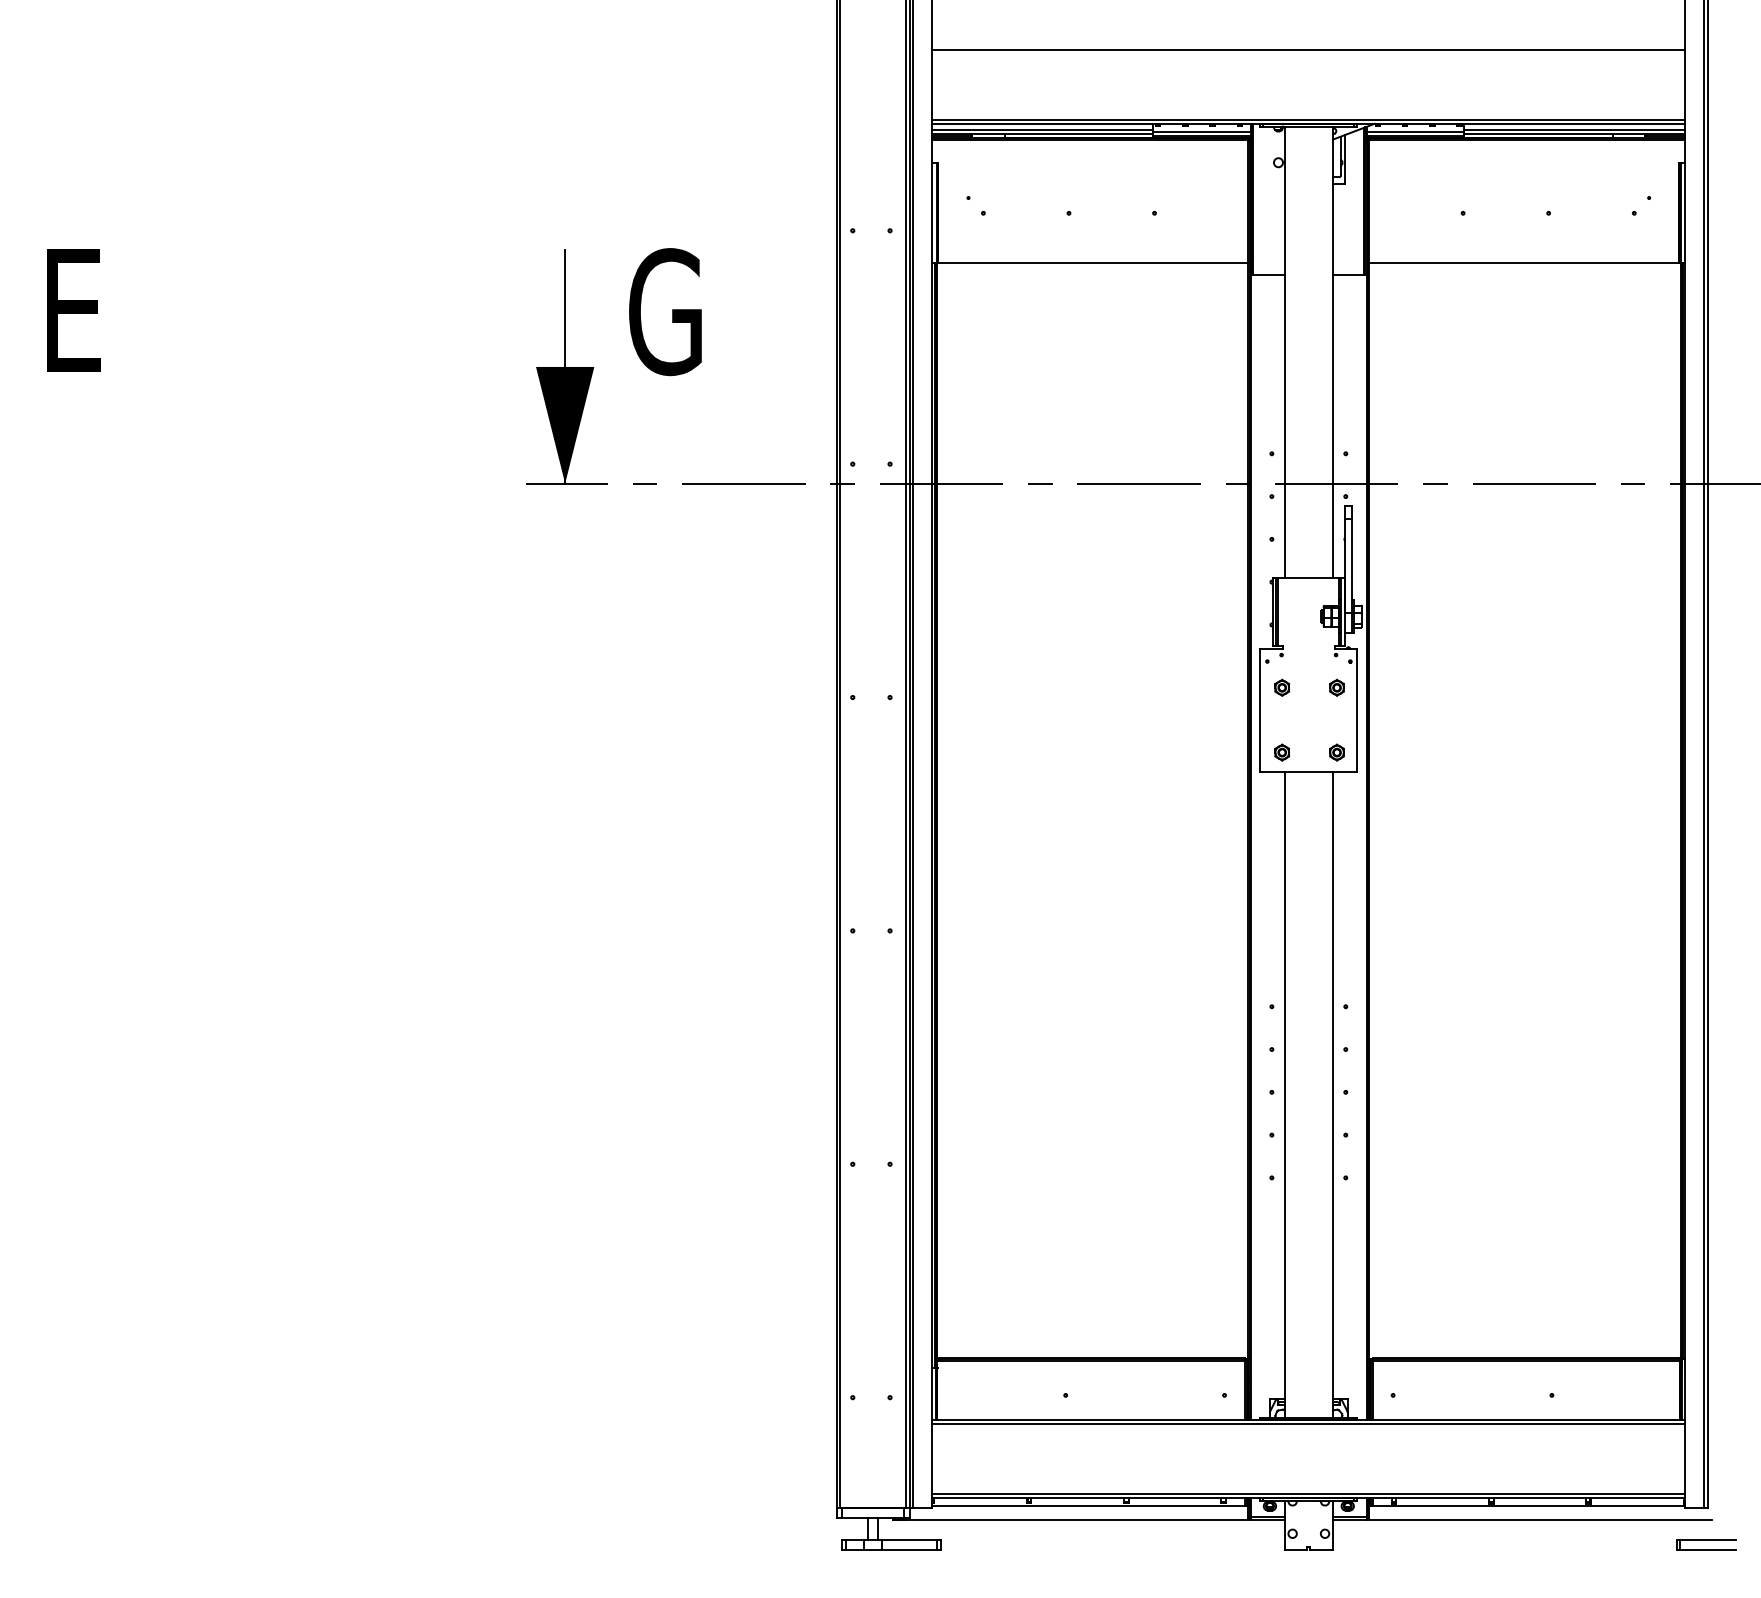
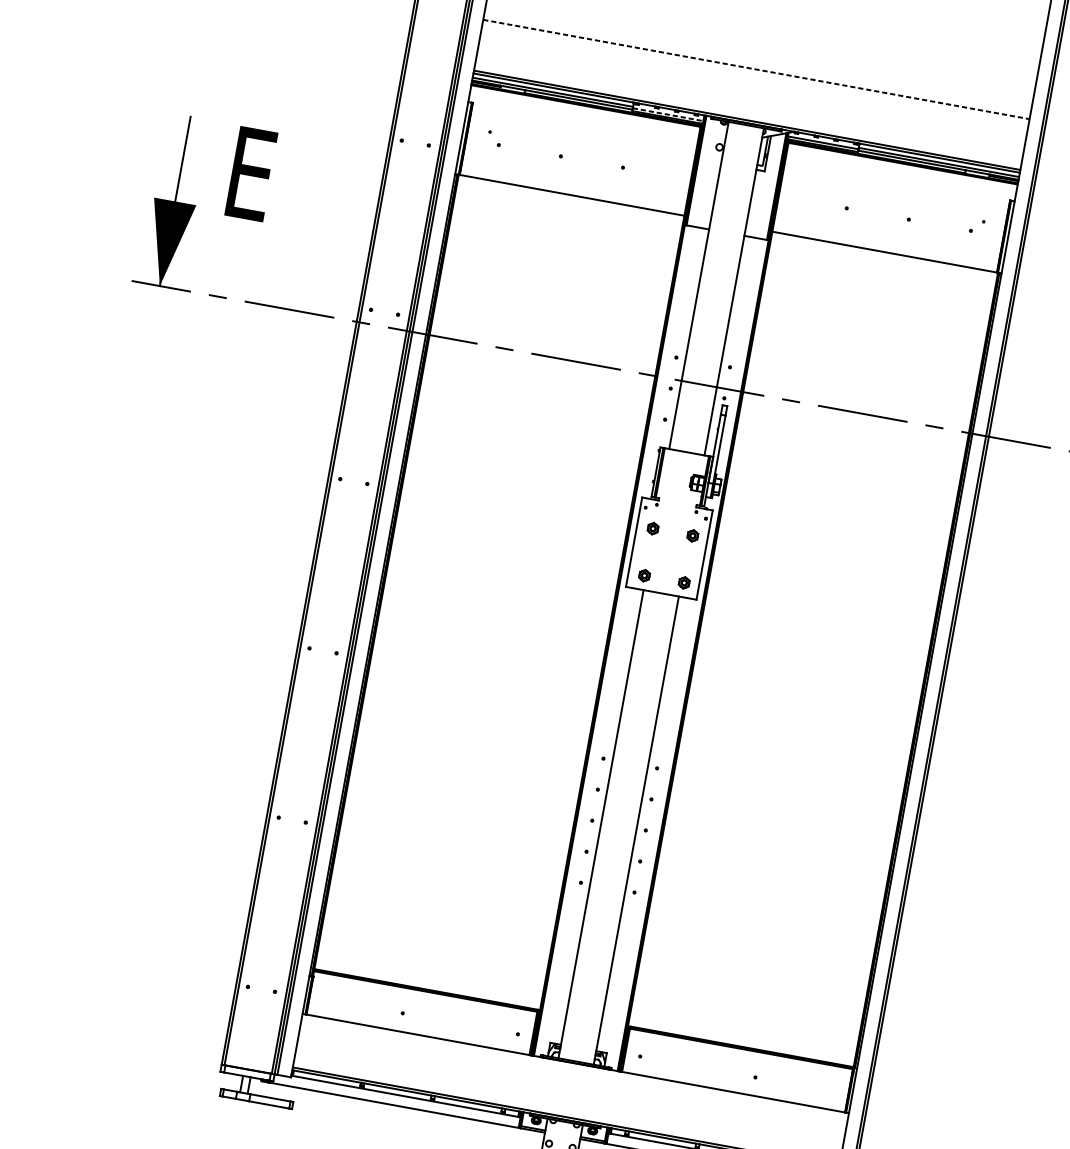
line: (1308, 49) -> (756, 69), solid -> dashed
line: (1201, 131) -> (667, 114), solid -> dashed
text: (665, 312) -> (255, 175), G -> E
line: (1308, 1424) -> (575, 1066), removed

